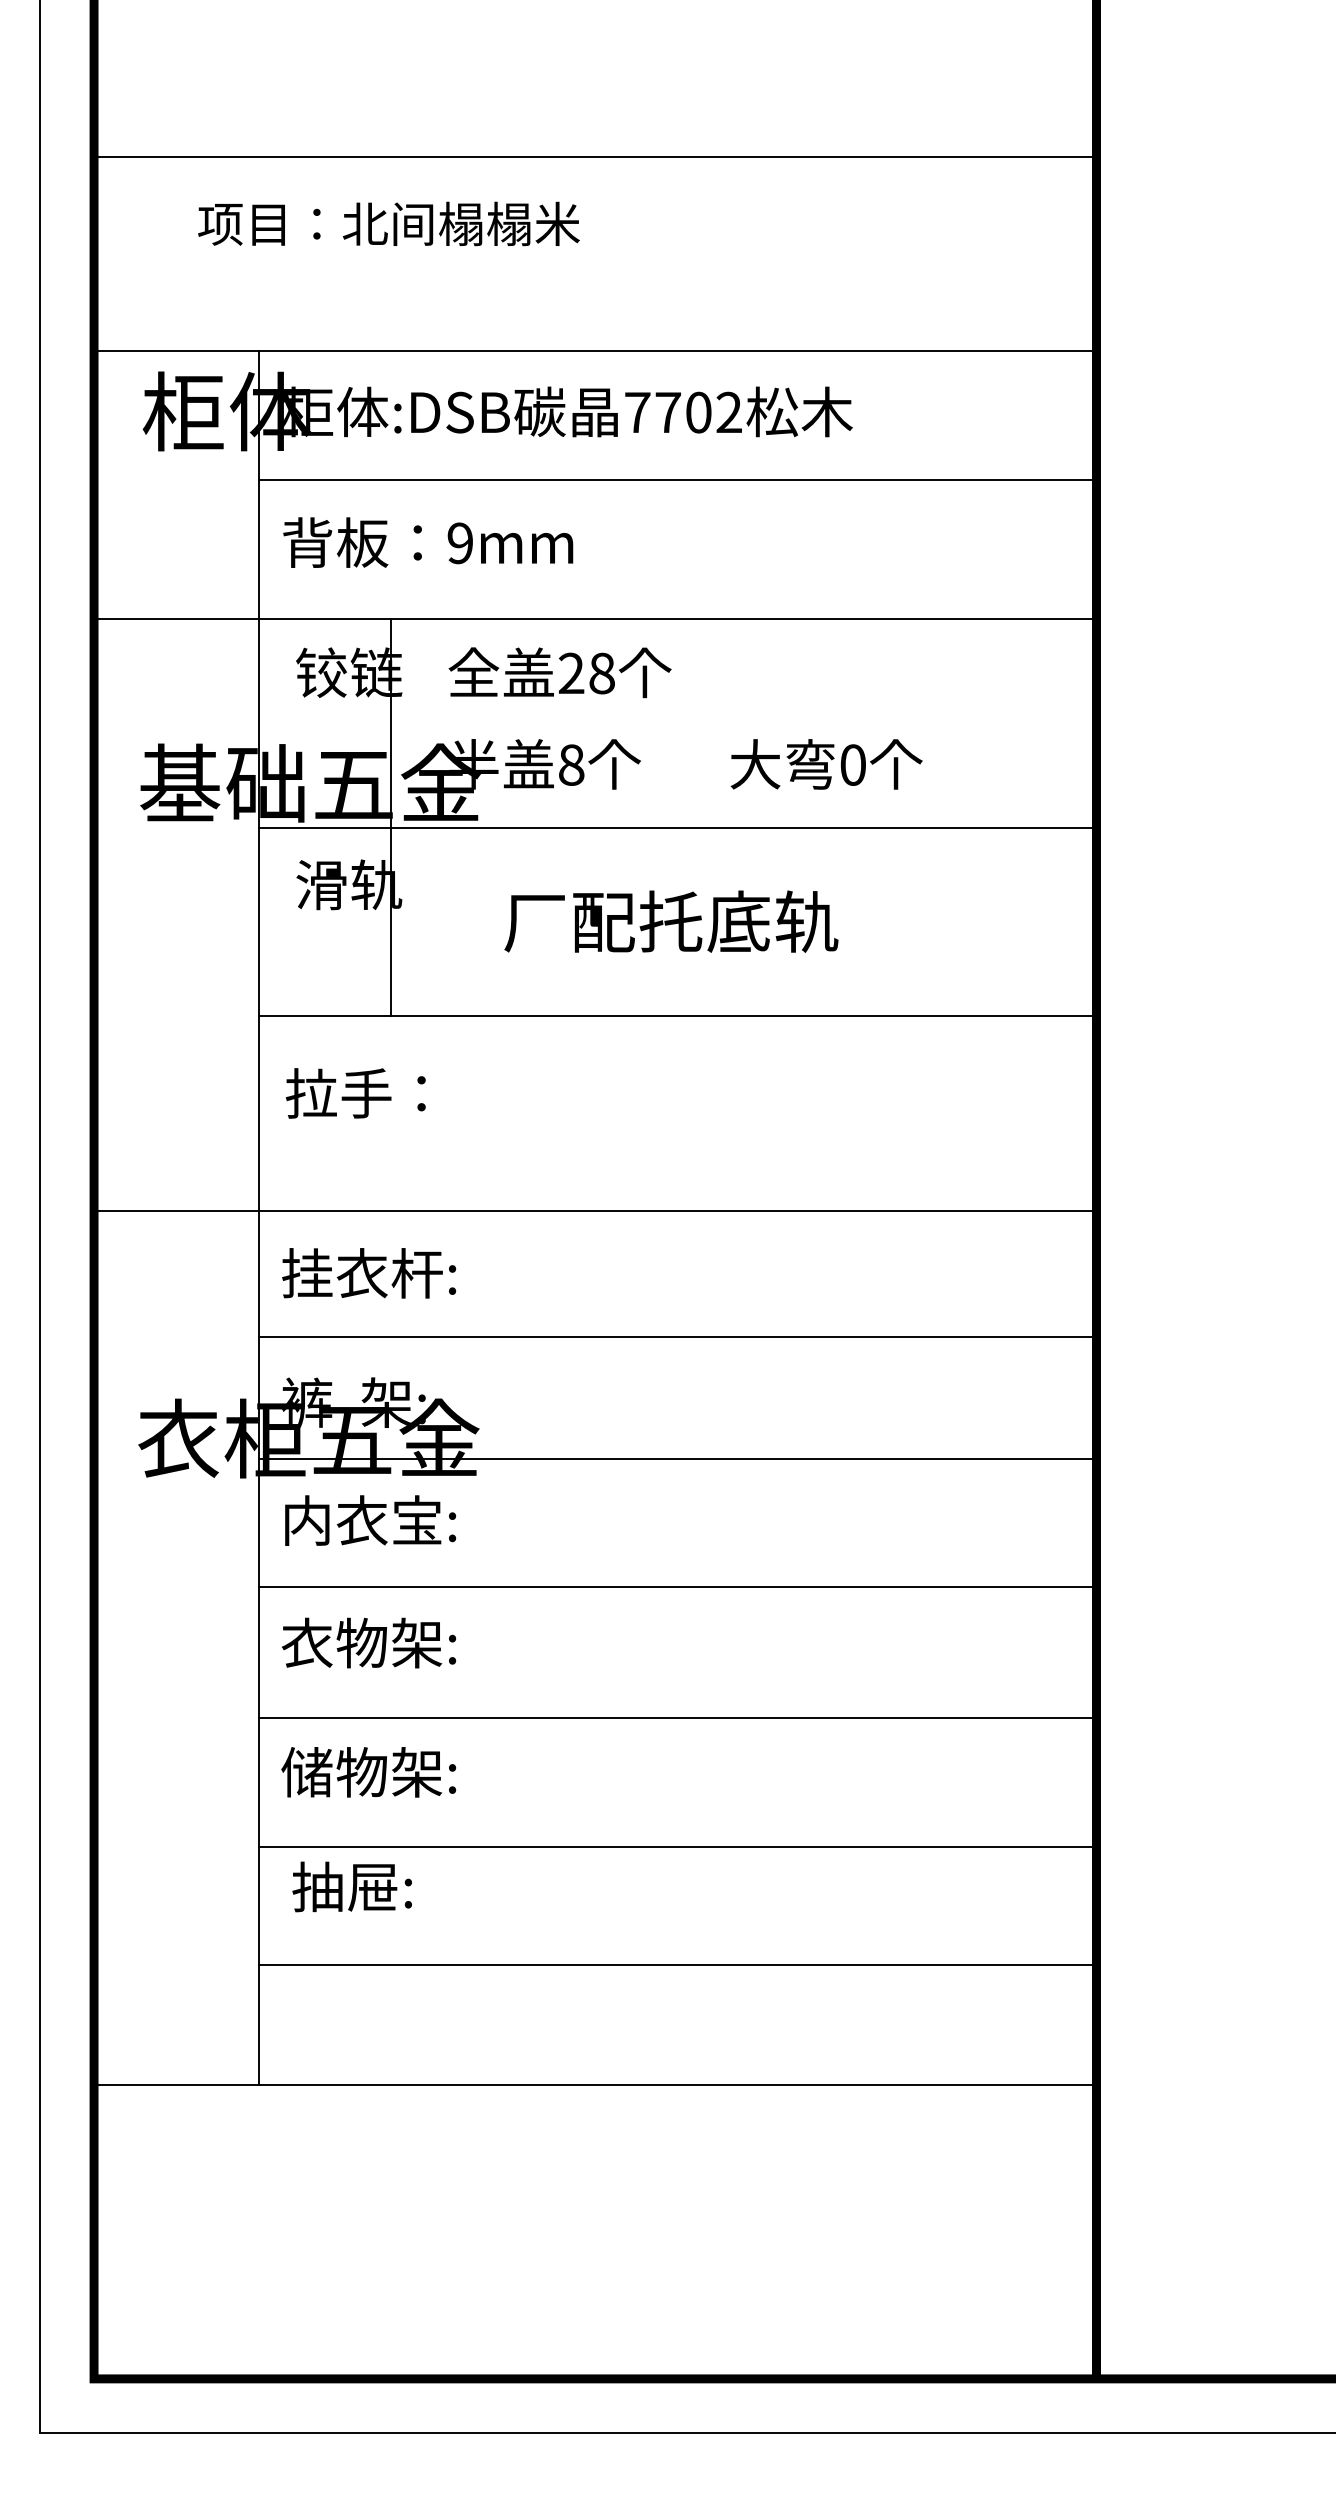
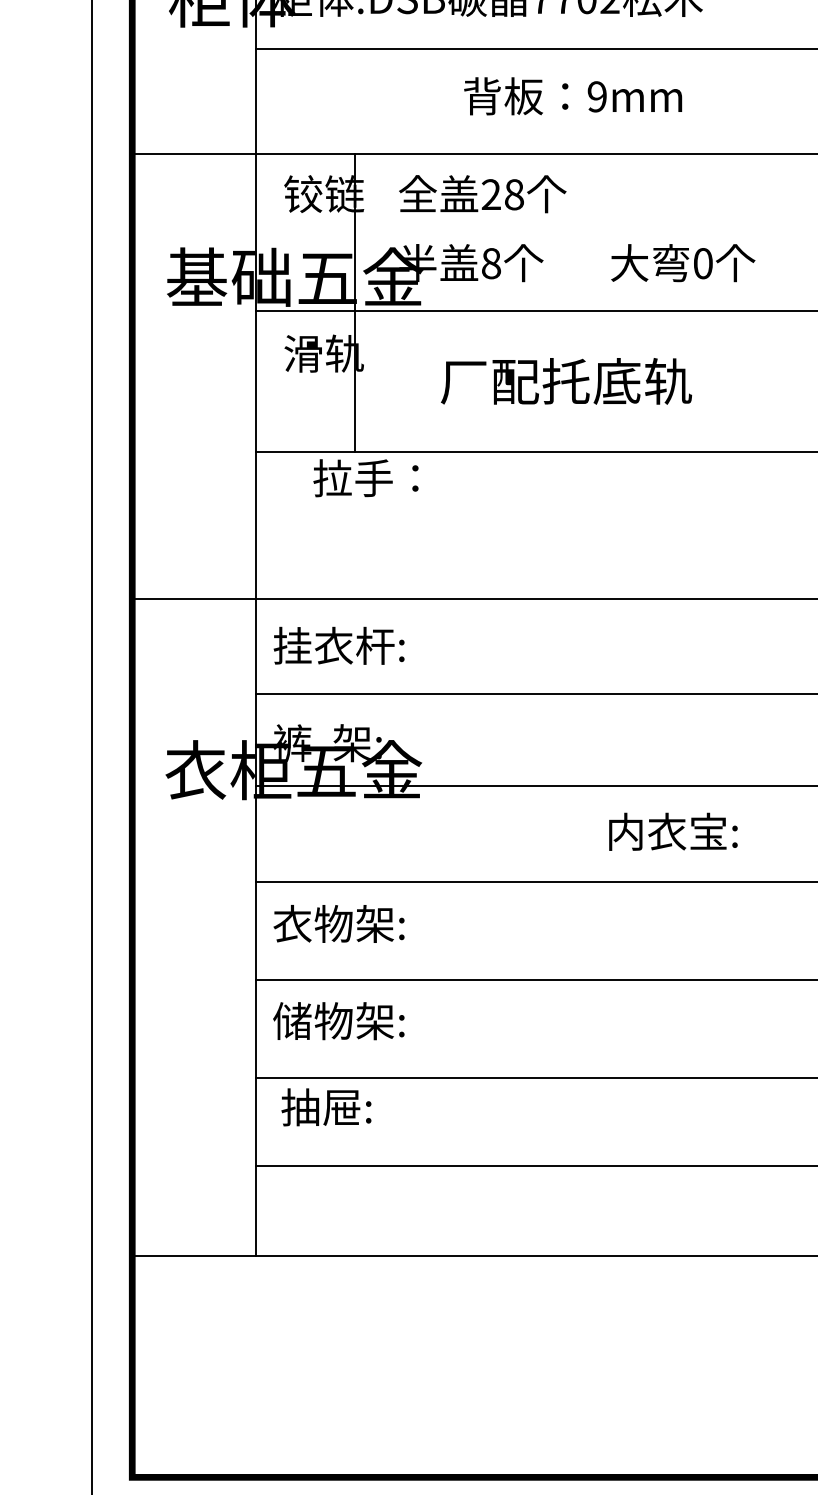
text: (428, 542) -> (573, 96), moved
text: (355, 1093) -> (365, 478), moved
text: (370, 1520) -> (673, 831), moved

